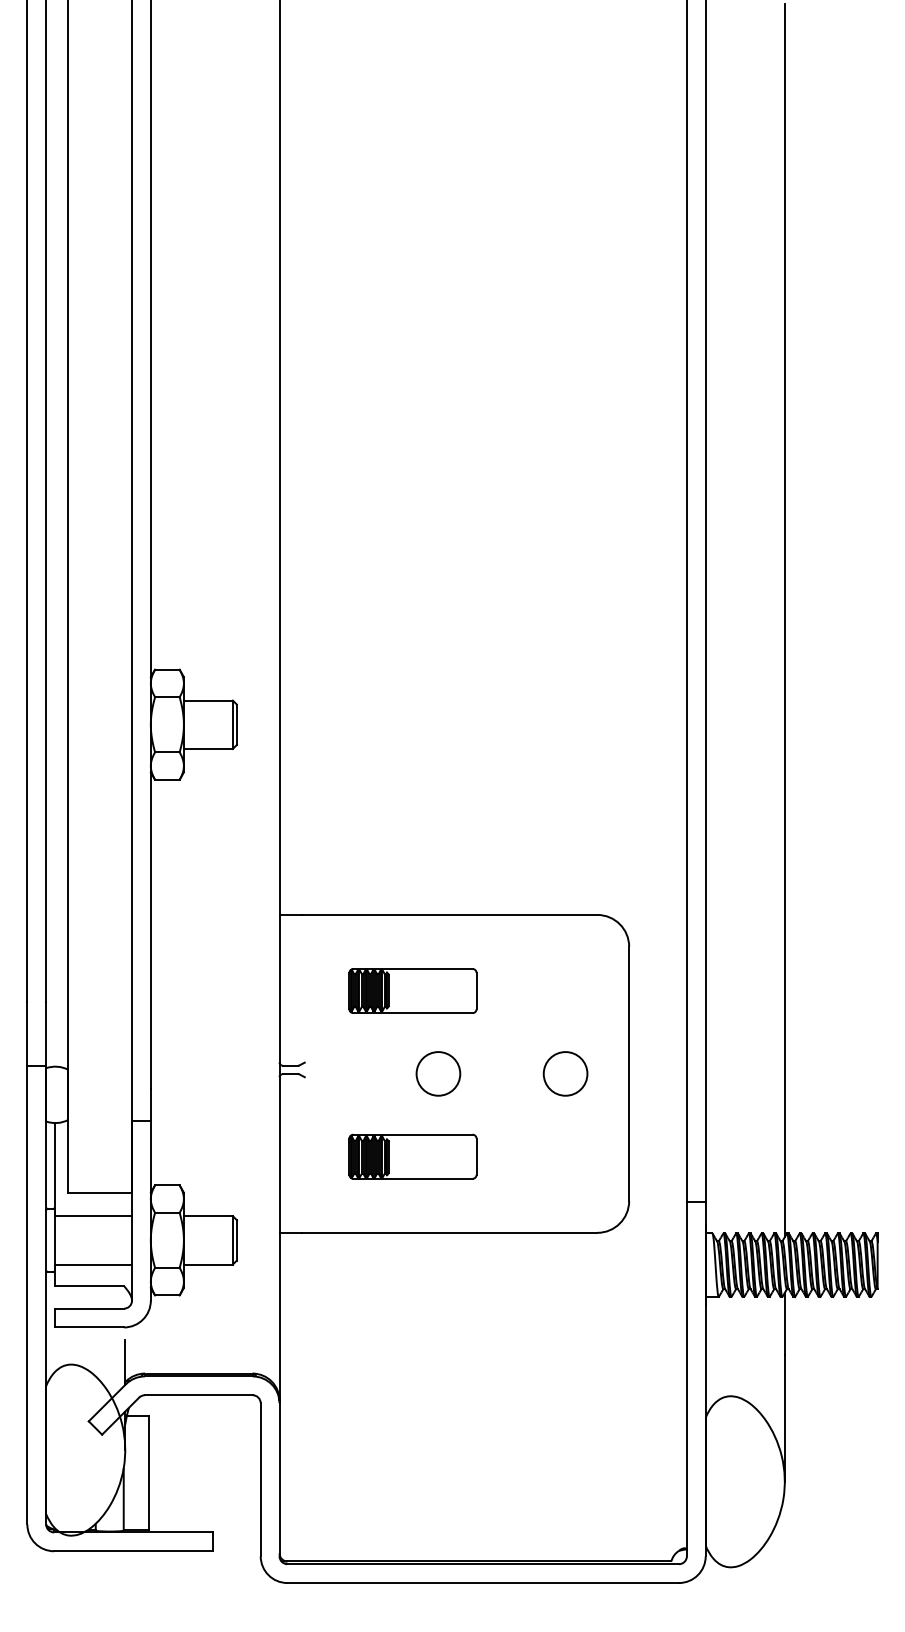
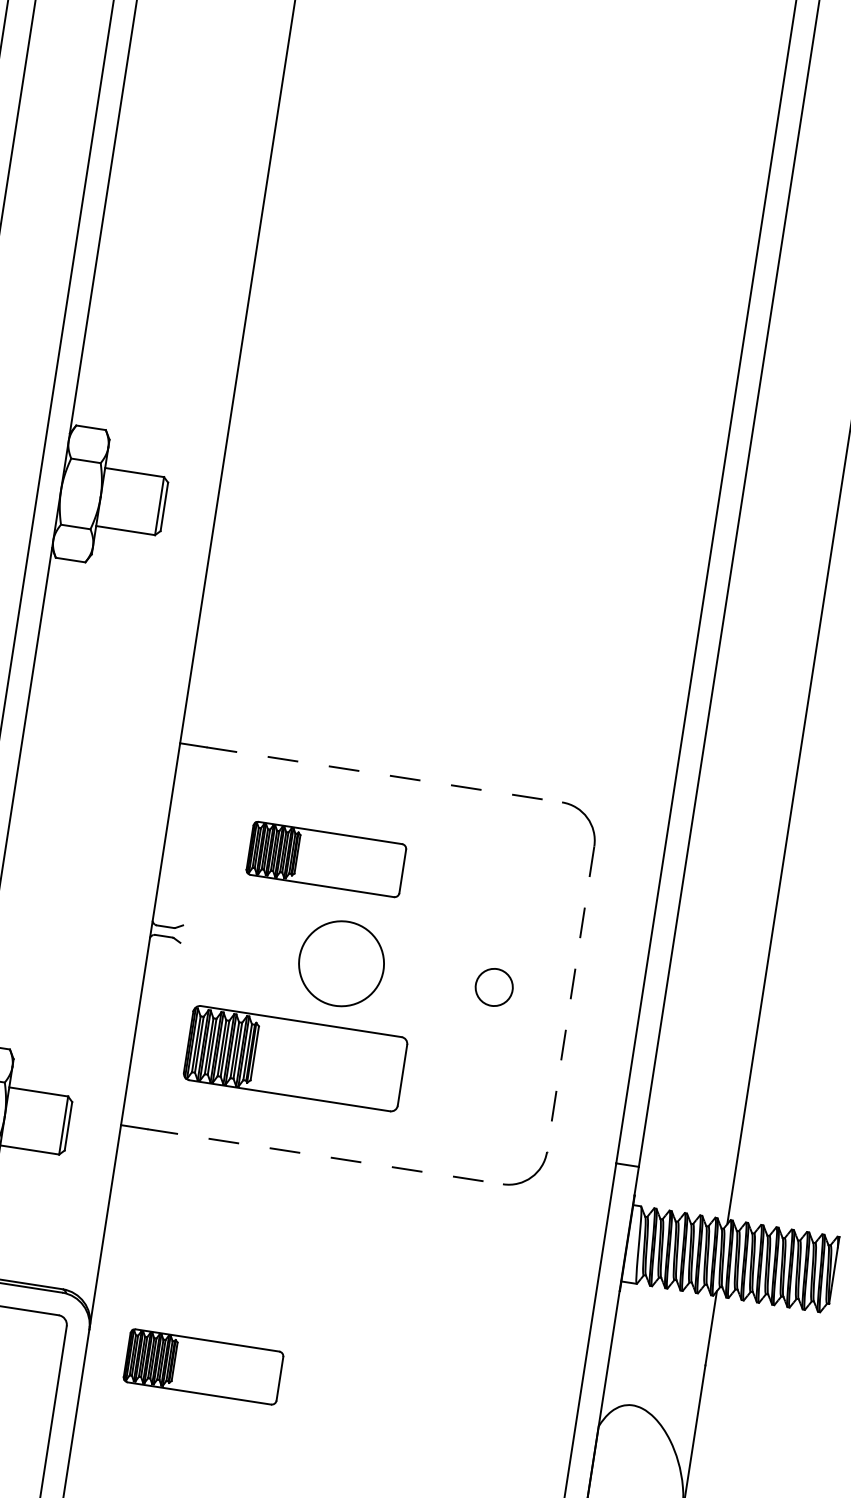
line: (449, 914) -> (384, 774), solid -> dashed
circle: (438, 1073) -> (341, 963), size x1.6
circle: (565, 1073) -> (494, 986), size x0.7
line: (629, 1074) -> (570, 1000), solid -> dashed
part: (412, 1156) -> (295, 1058), size x1.4
line: (449, 1232) -> (325, 1156), solid -> dashed
part: (376, 1418) -> (203, 1366), added

